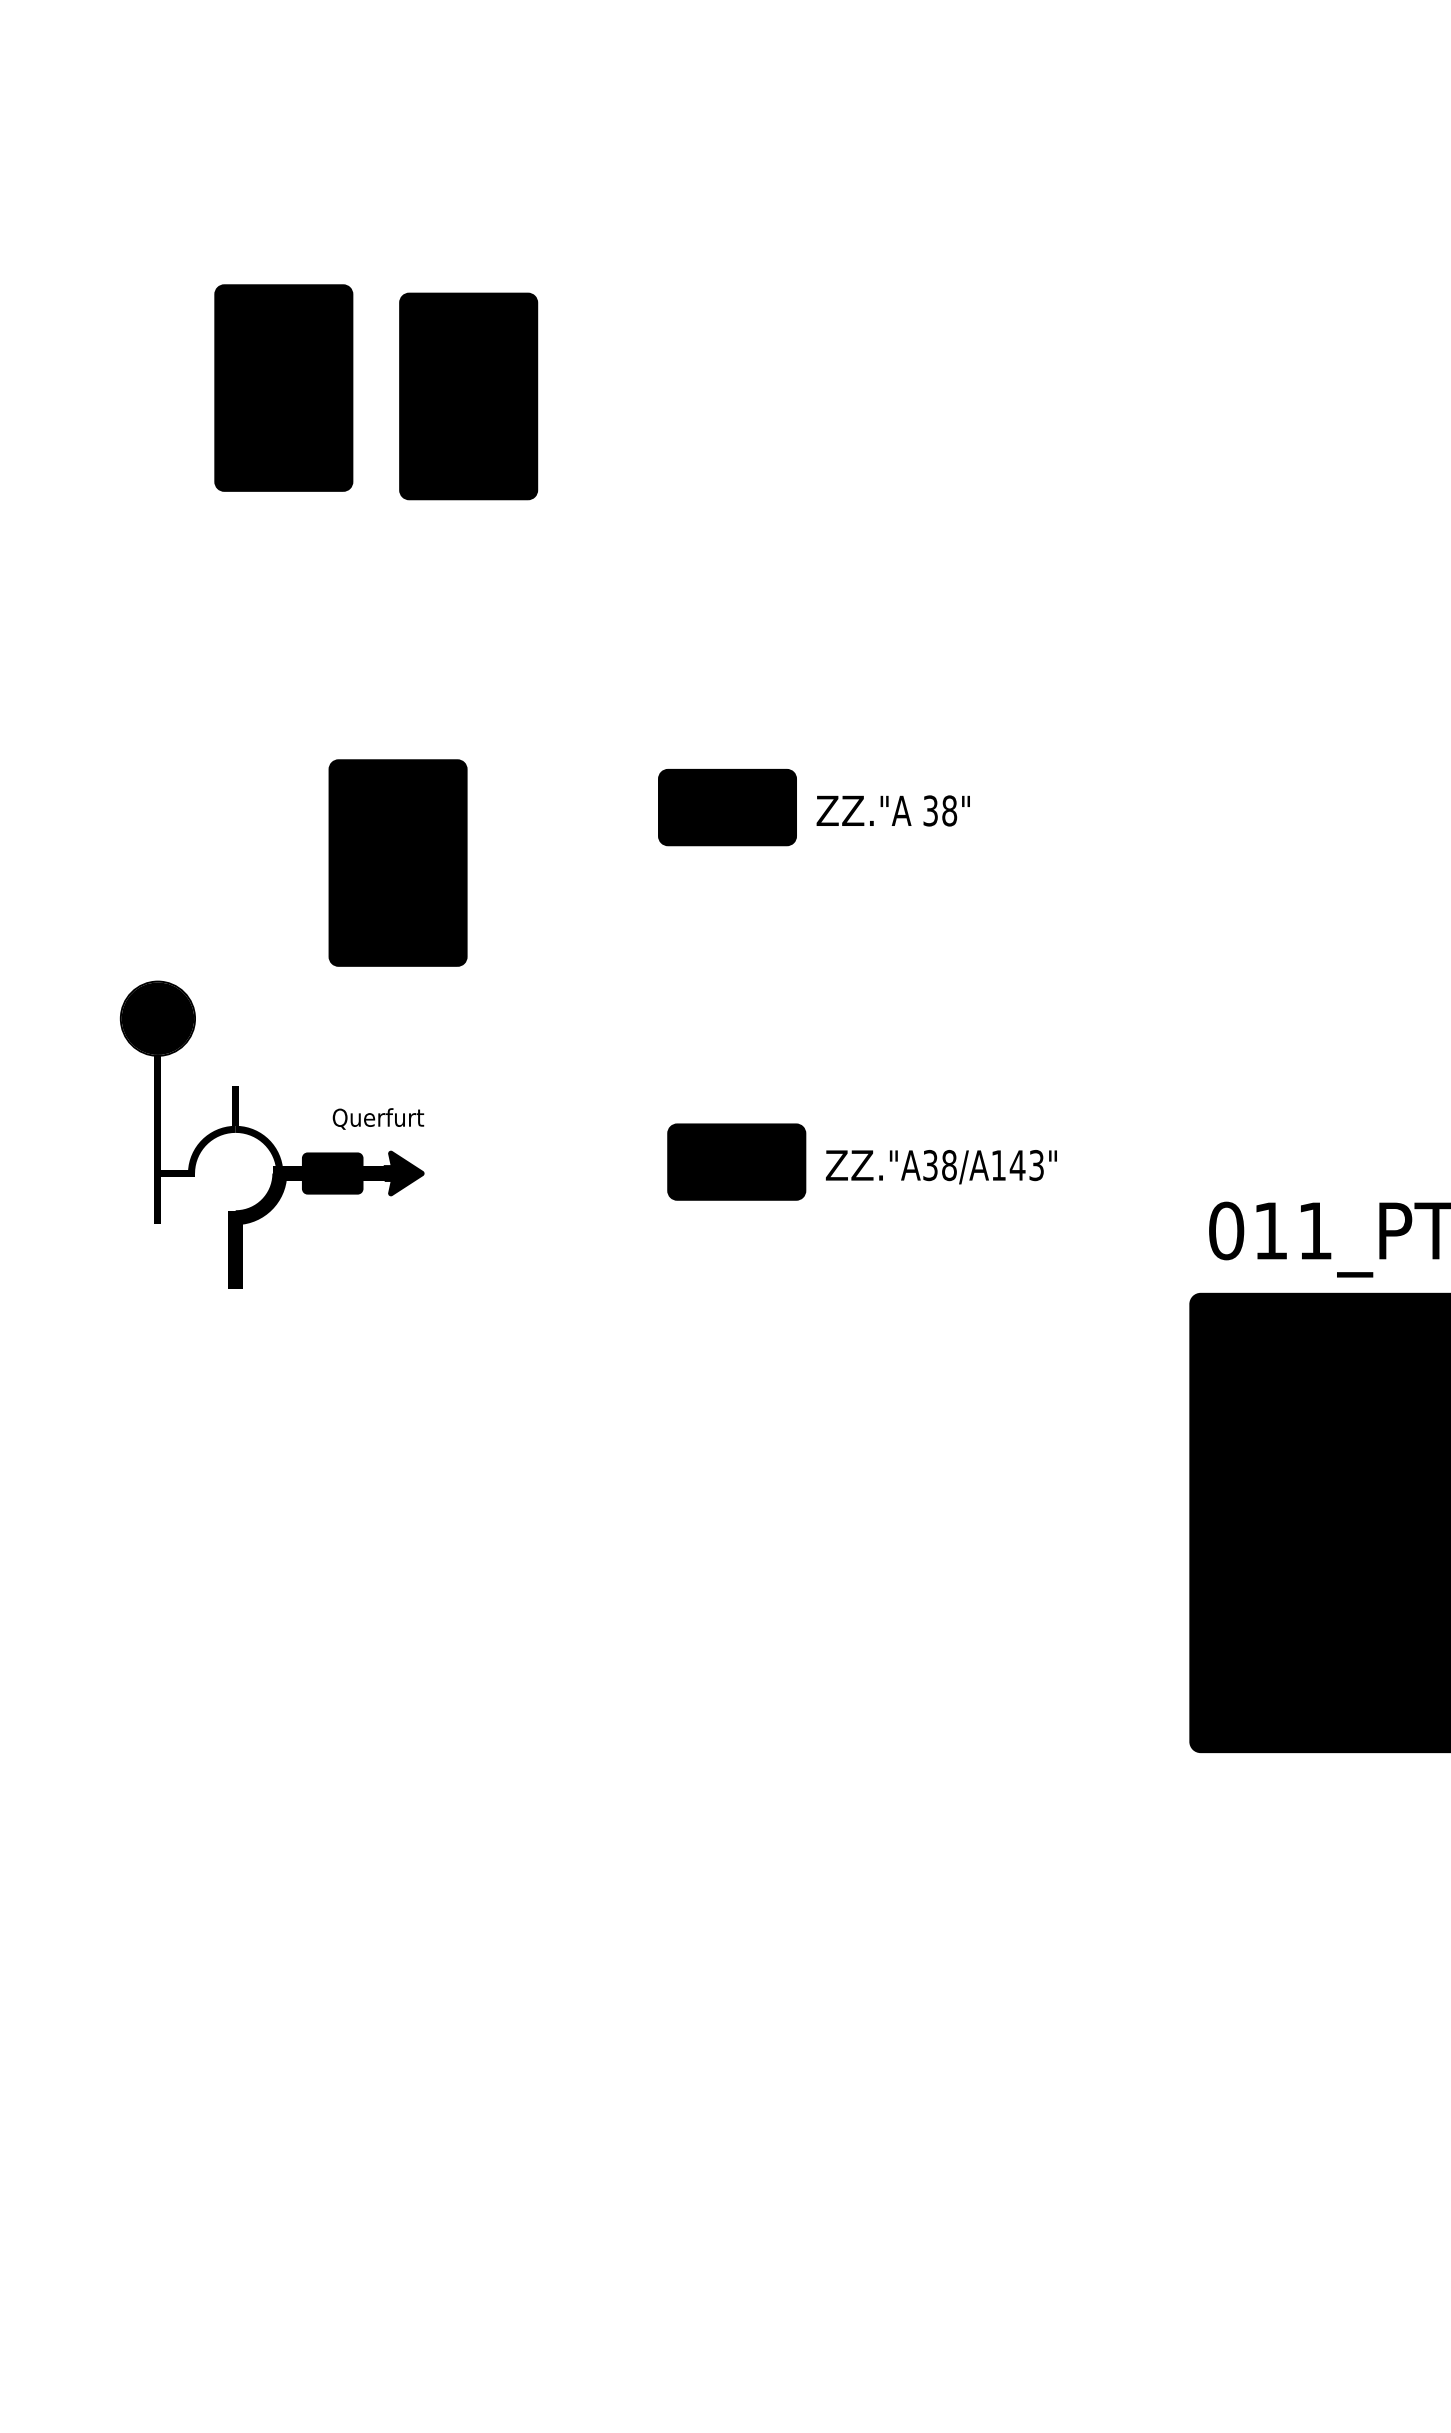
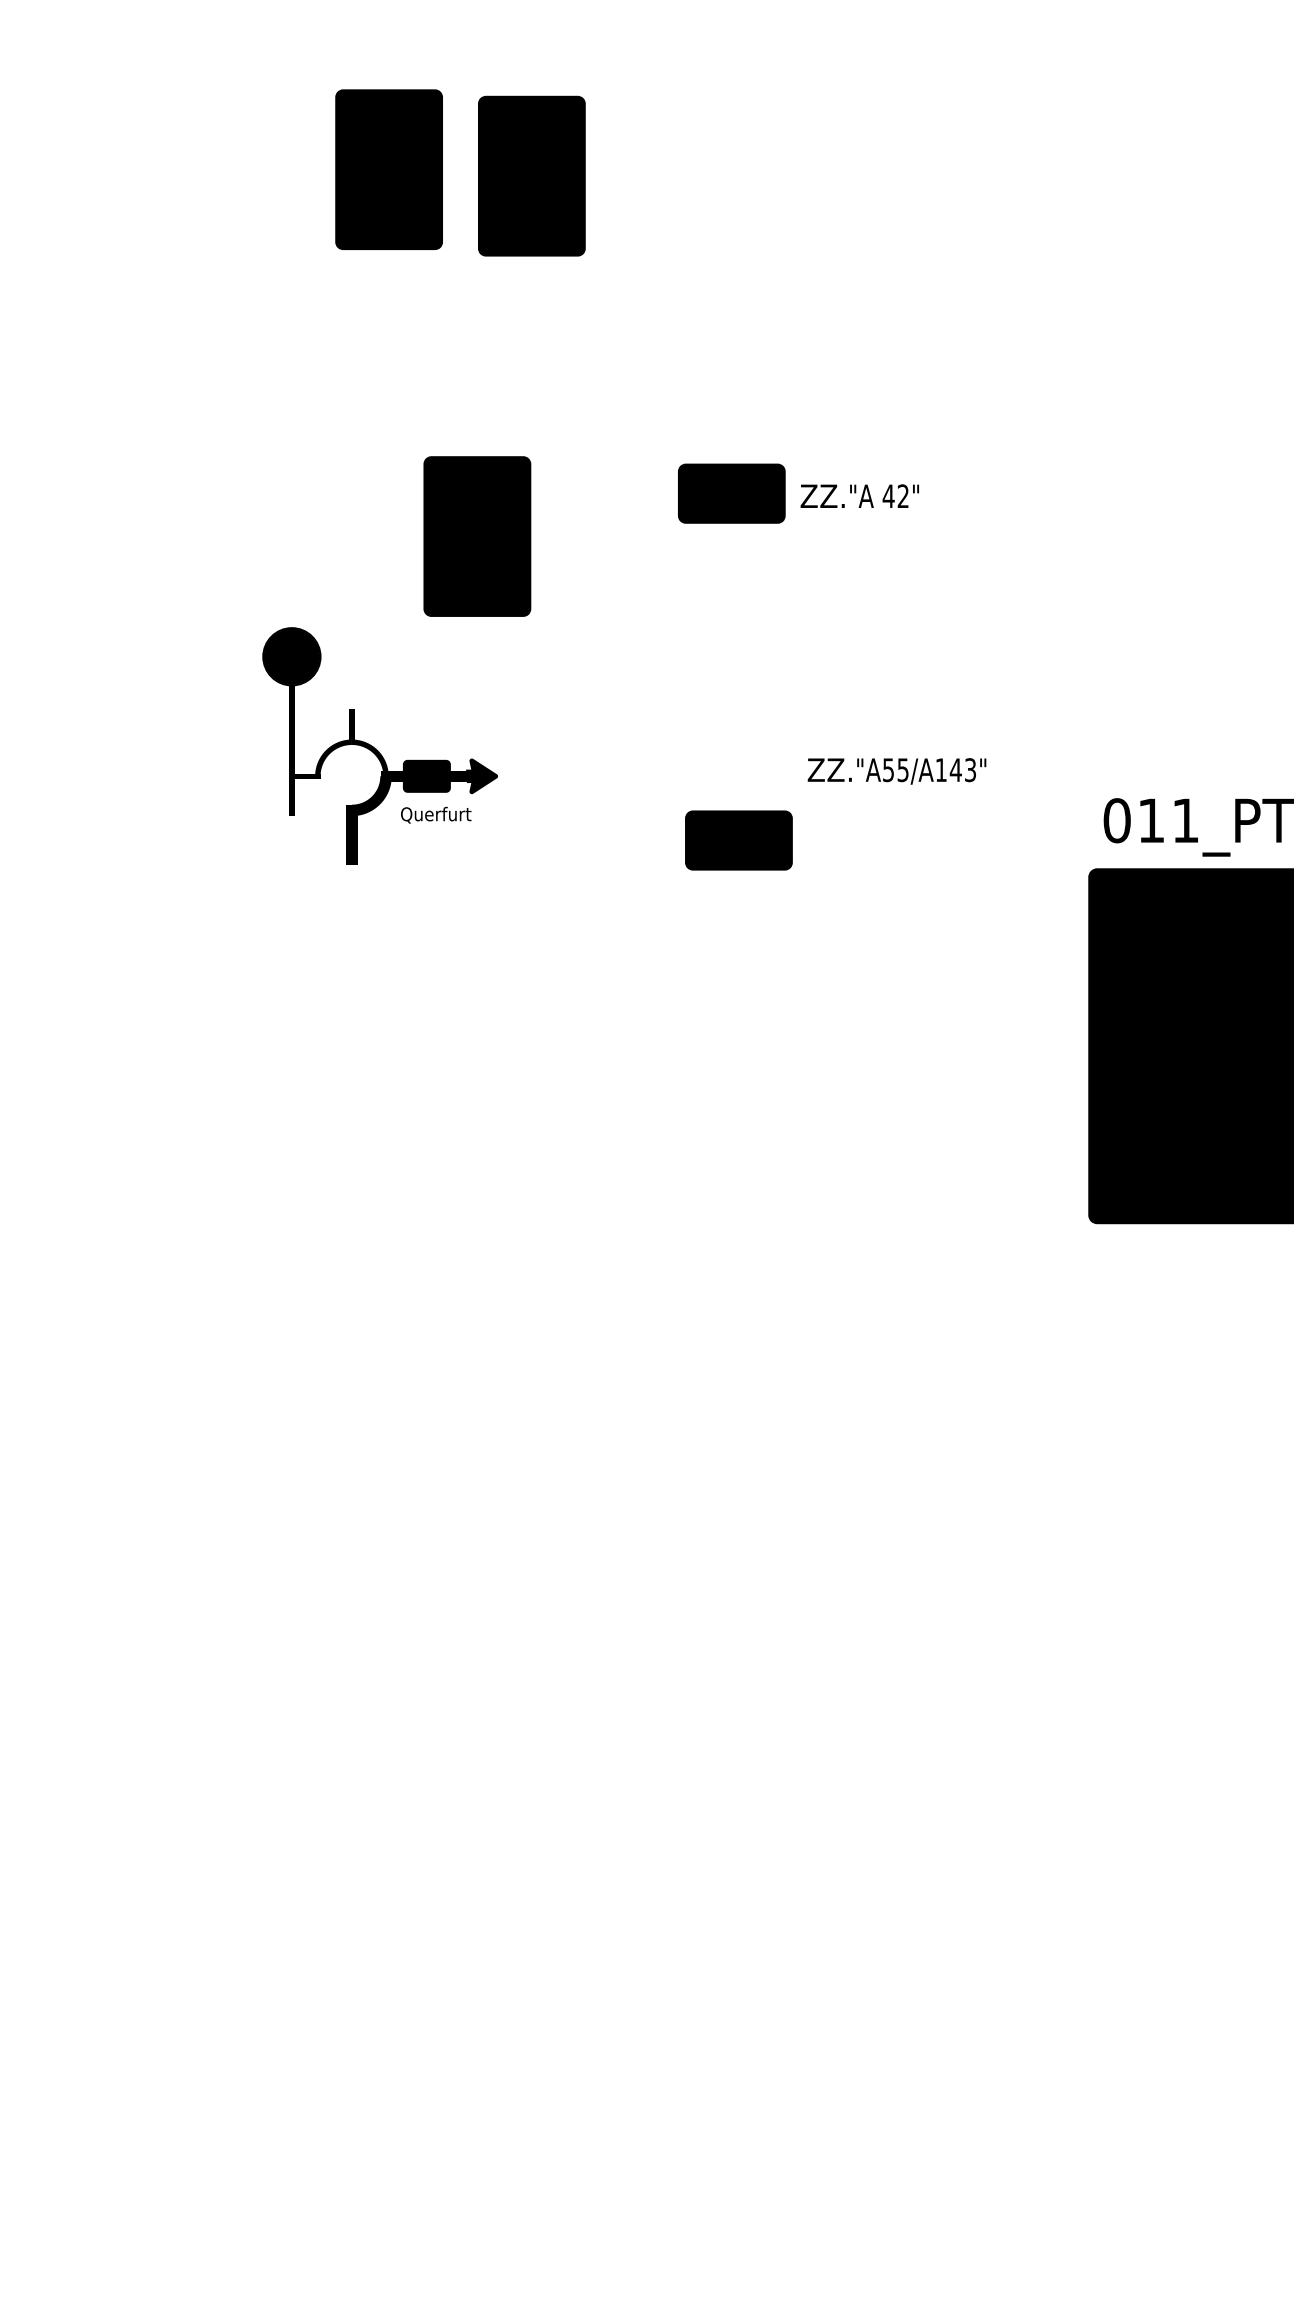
text: (939, 811) -> (895, 496), 38" -> 42"
text: (378, 1118) -> (436, 814), moved
part: (736, 1162) -> (738, 840), moved
text: (939, 1165) -> (895, 770), "A38/A143" -> "A55/A143"

